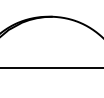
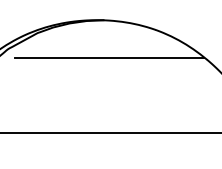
line: (54, 33) -> (108, 56), added

